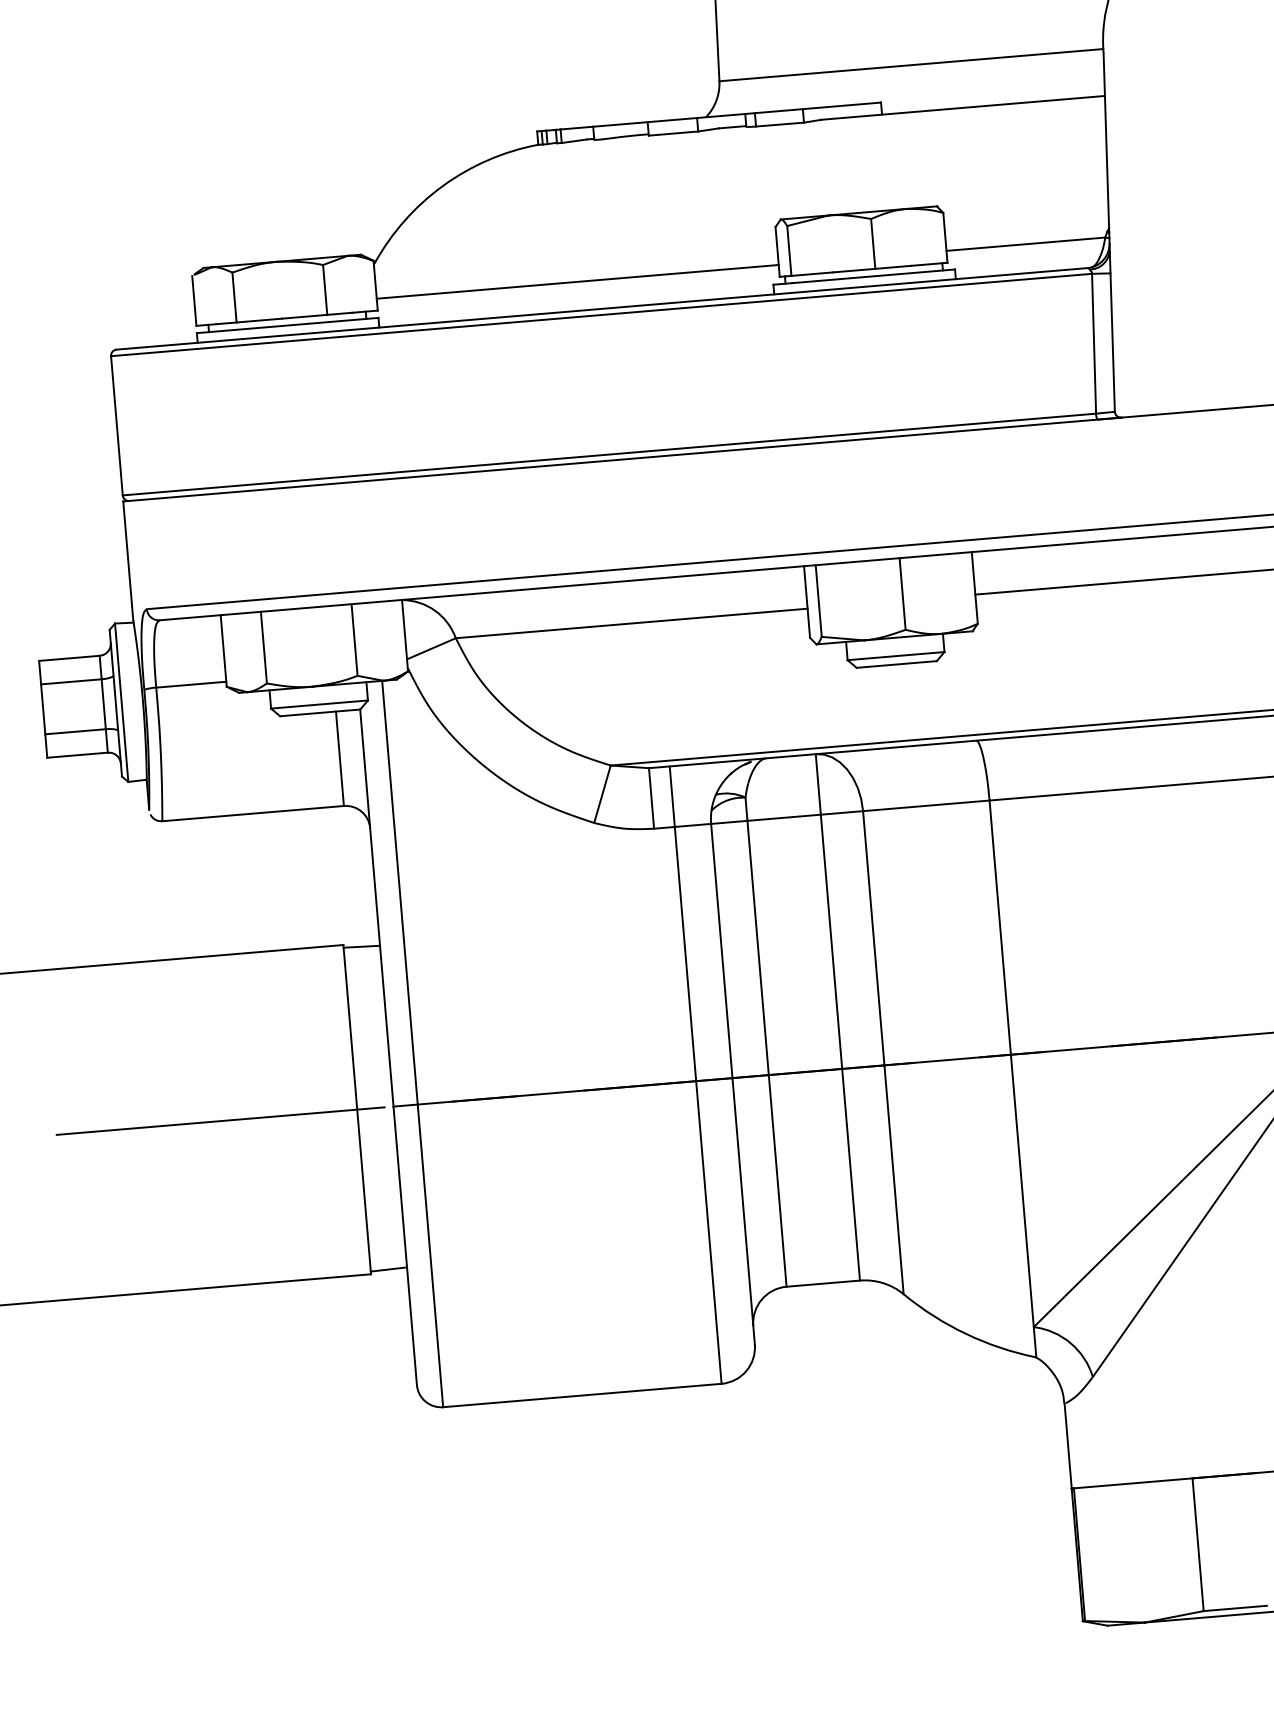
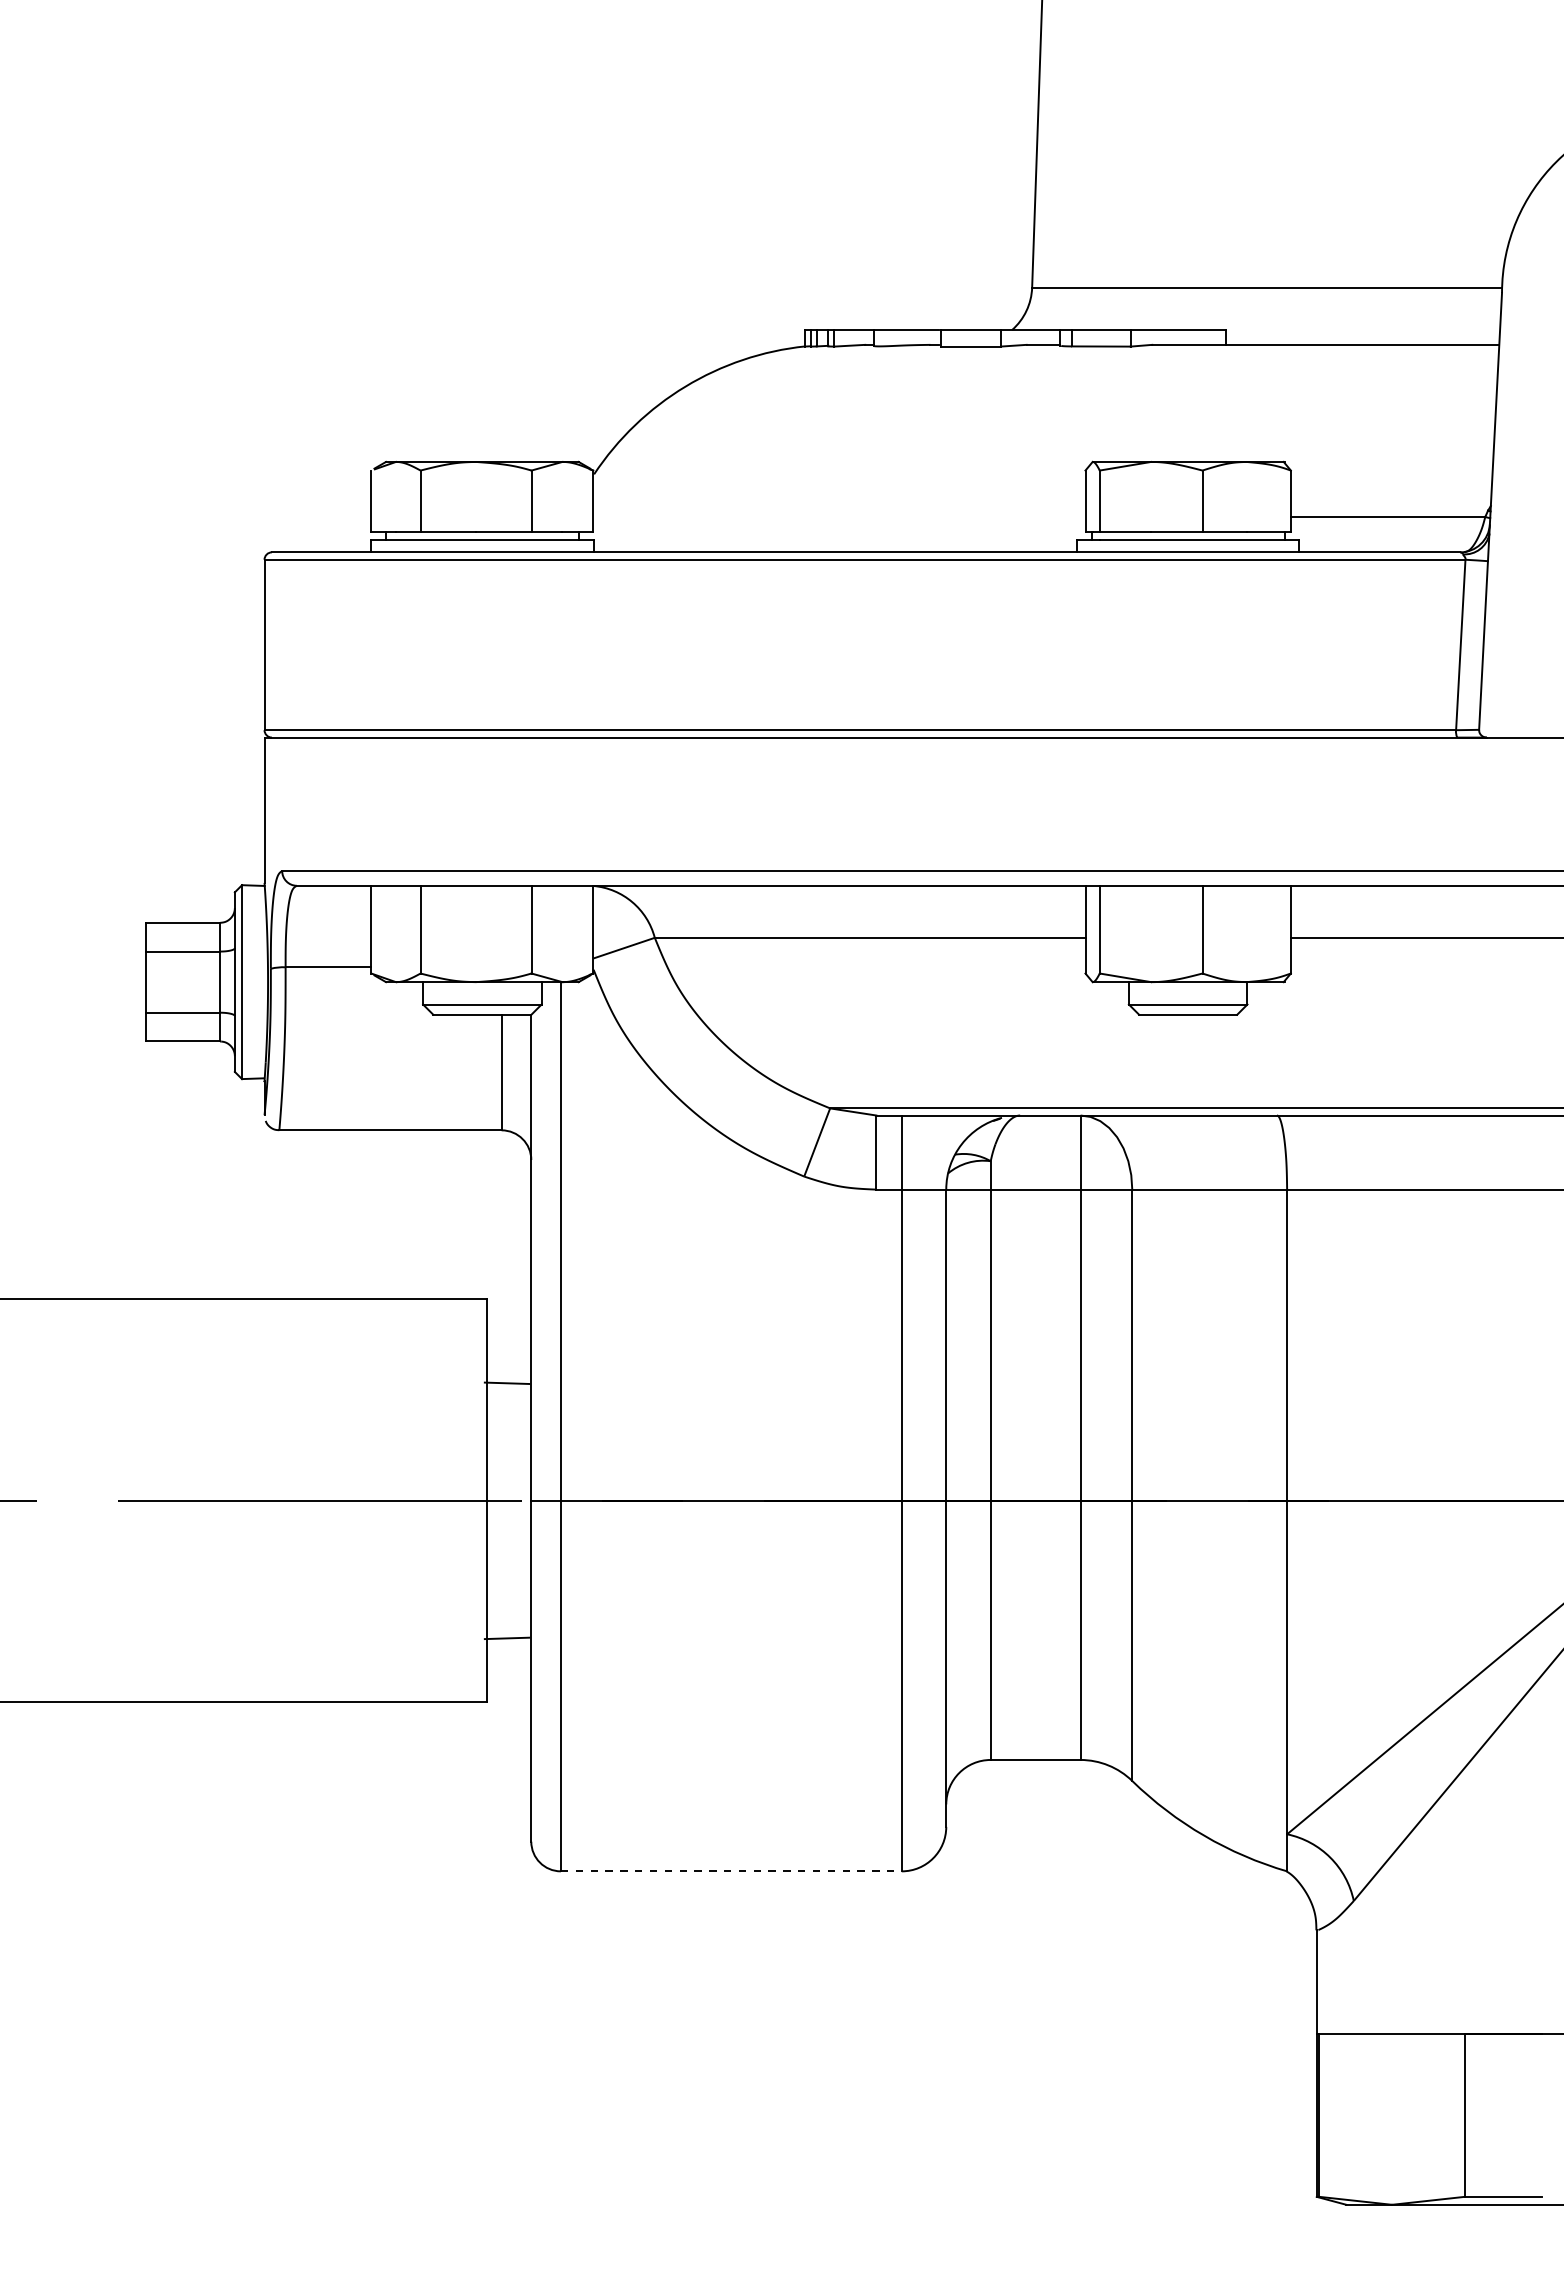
line: (577, 282) -> (839, 517), removed
line: (361, 946) -> (506, 1382), moved
line: (388, 1269) -> (506, 1638), moved
line: (582, 1395) -> (731, 1871), solid -> dashed

